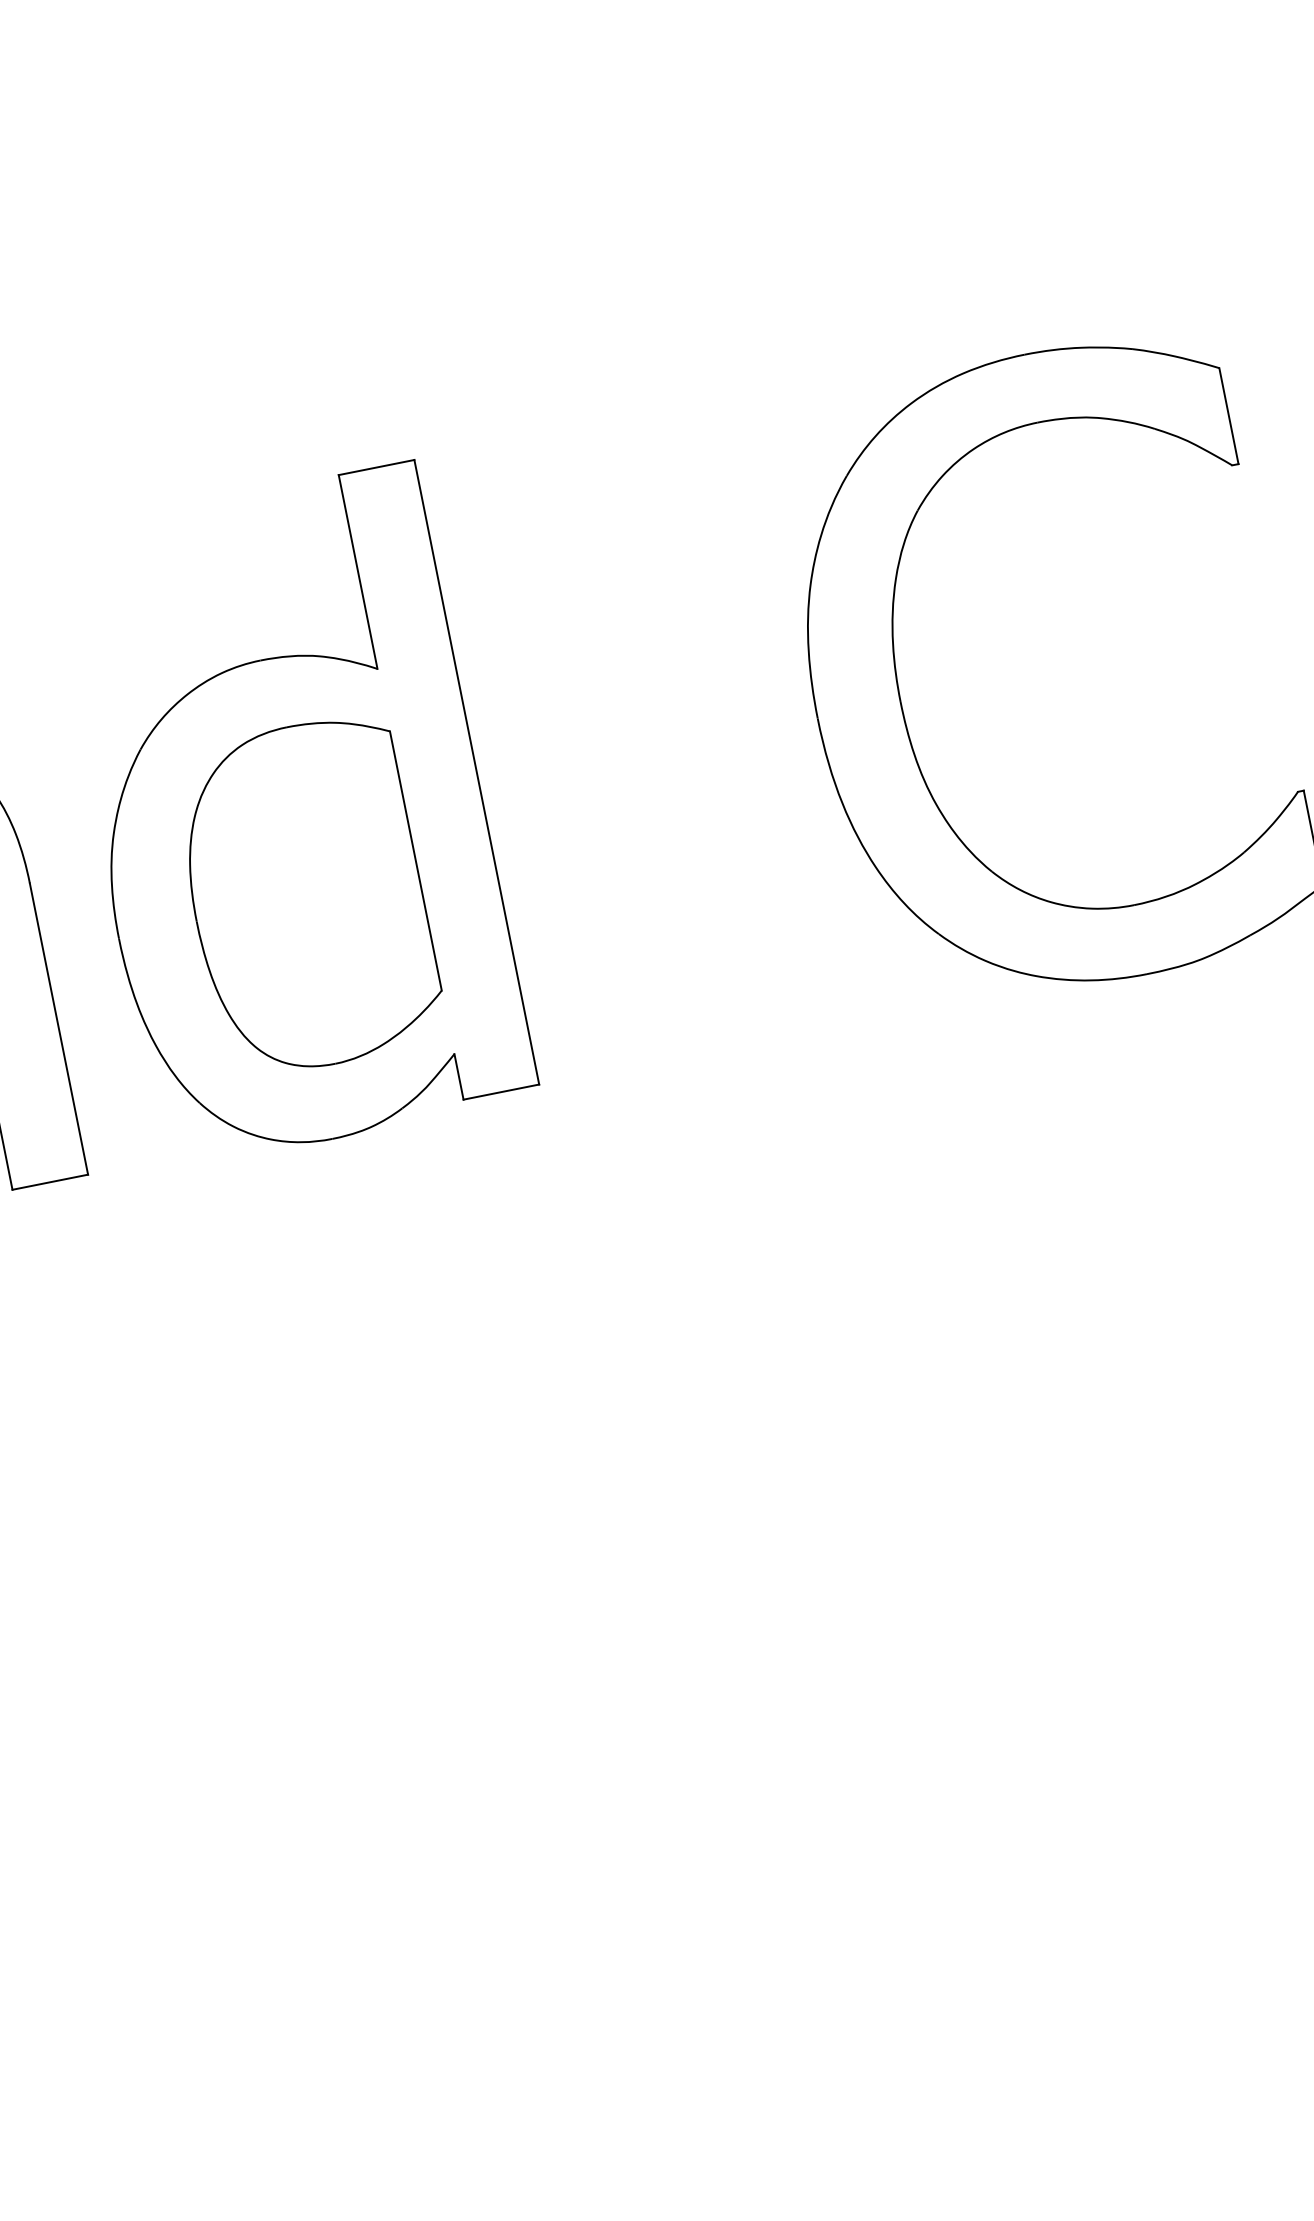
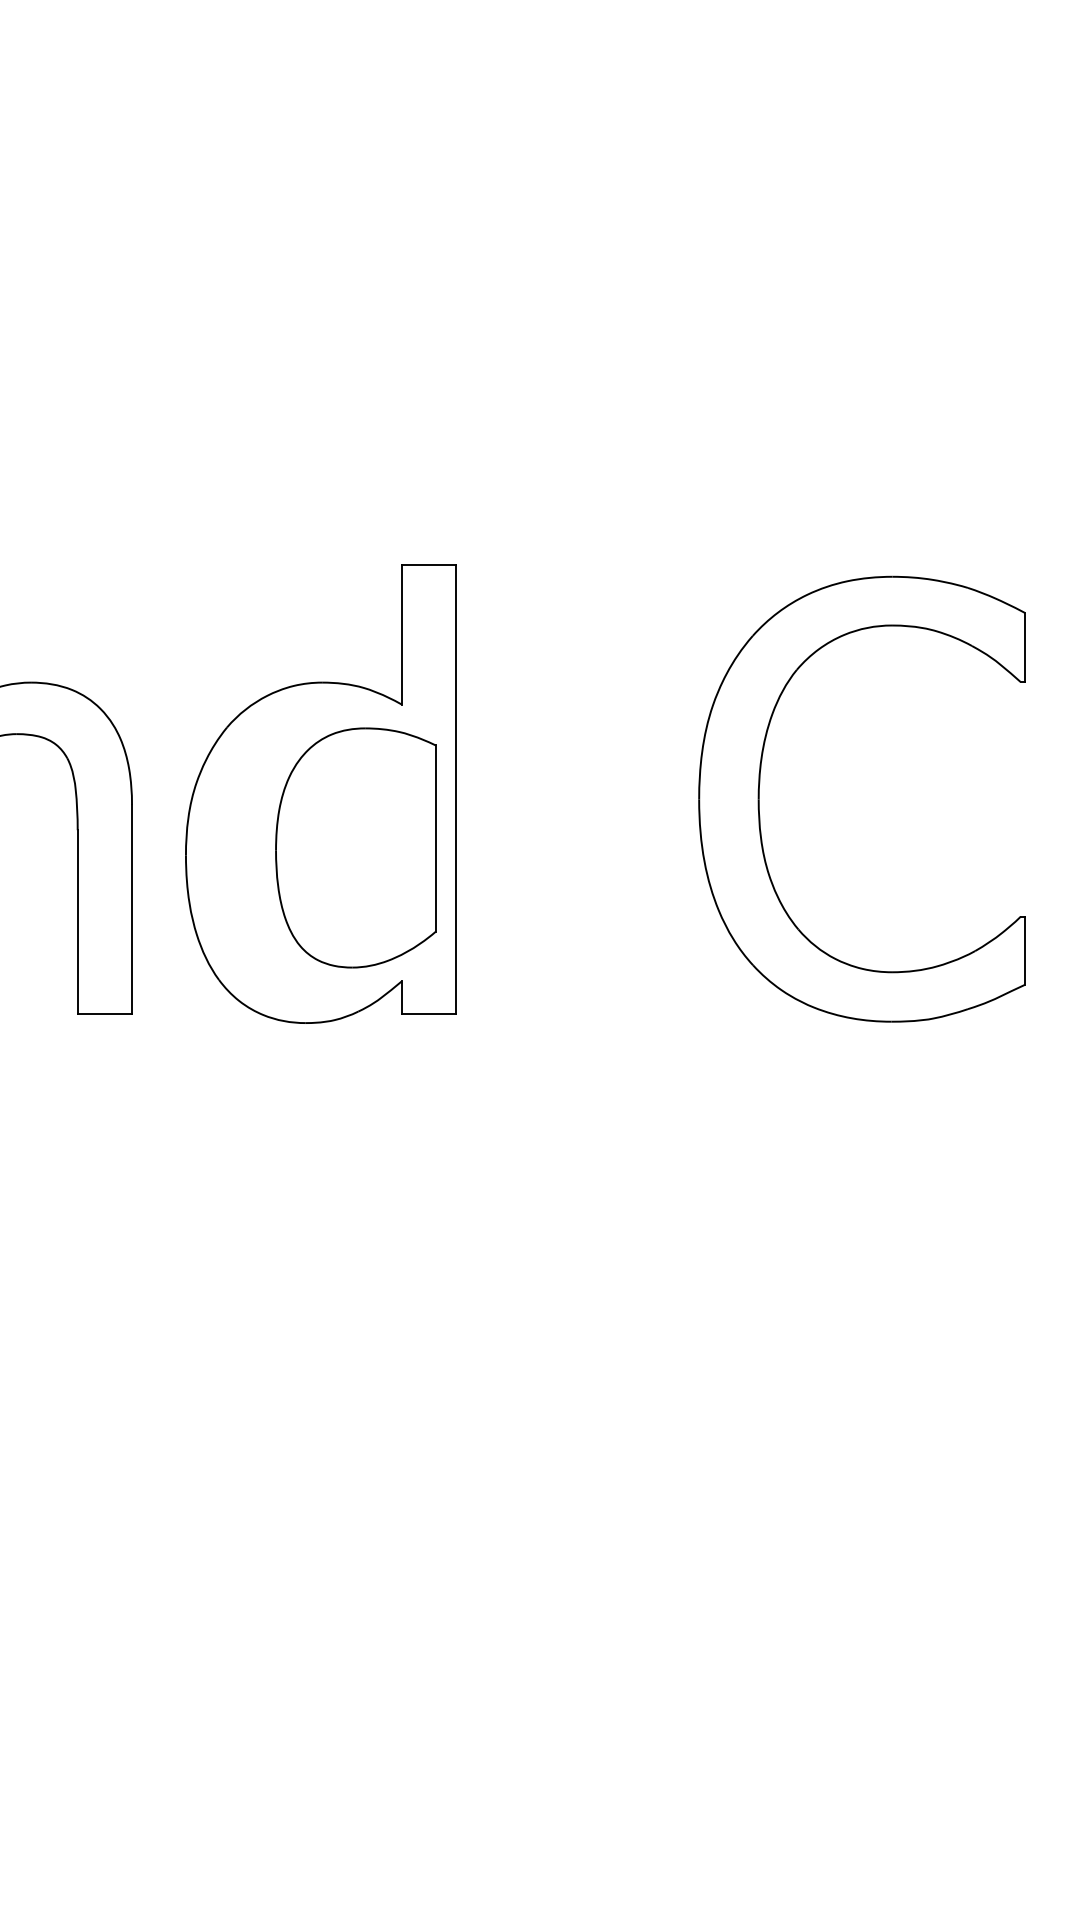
part: (306, 895) -> (355, 847), moved

